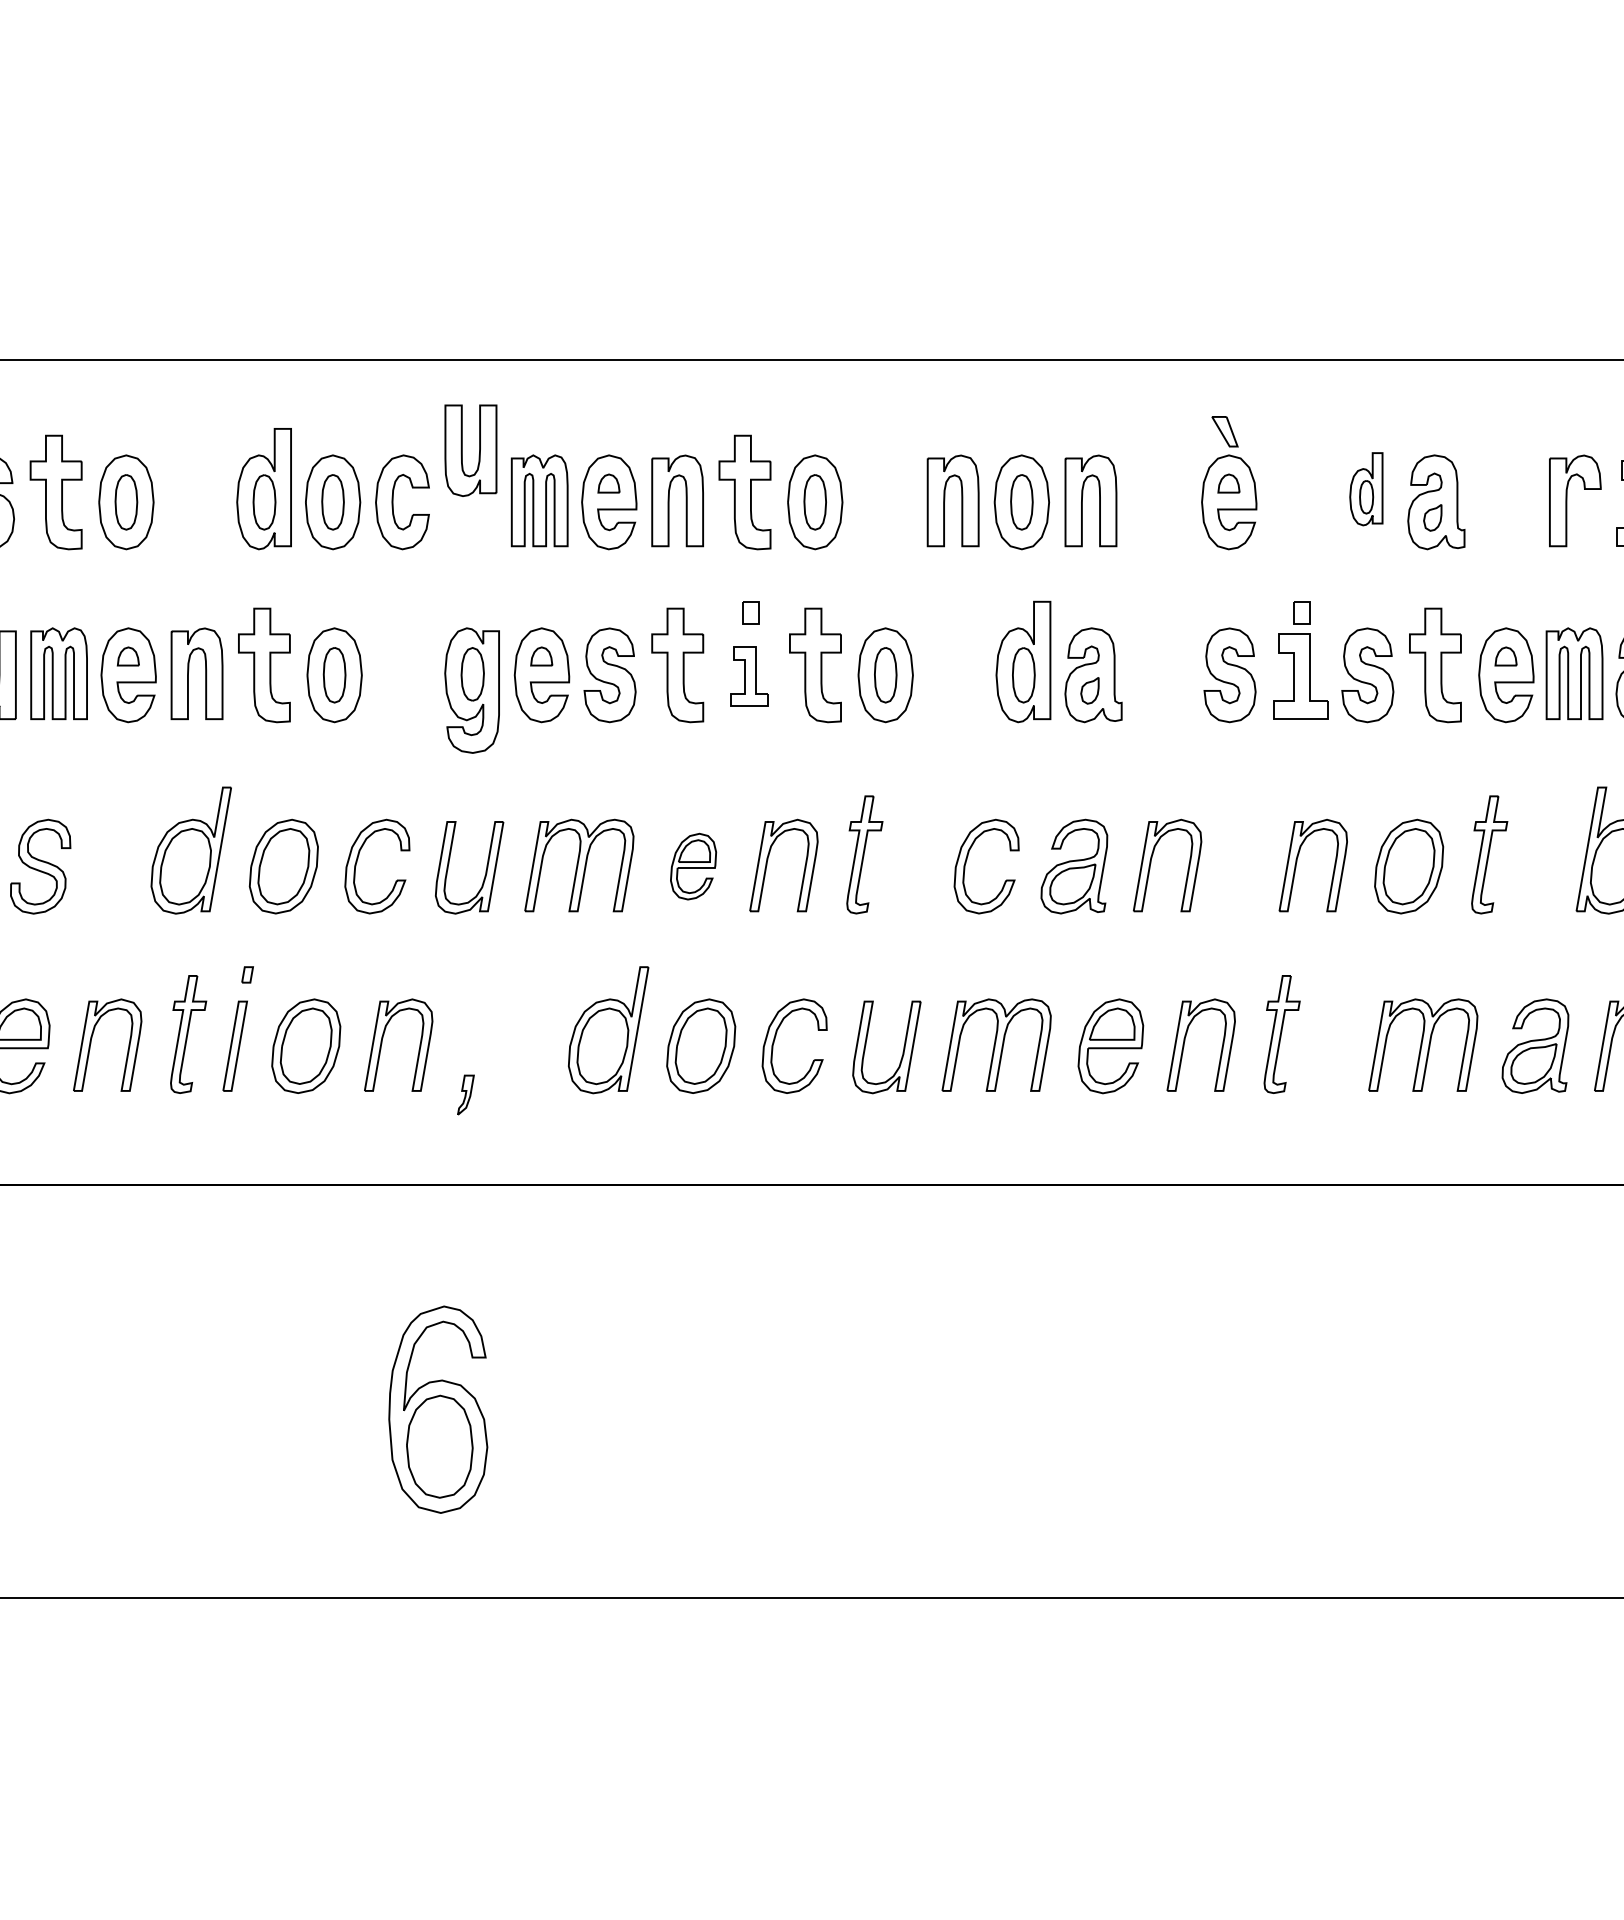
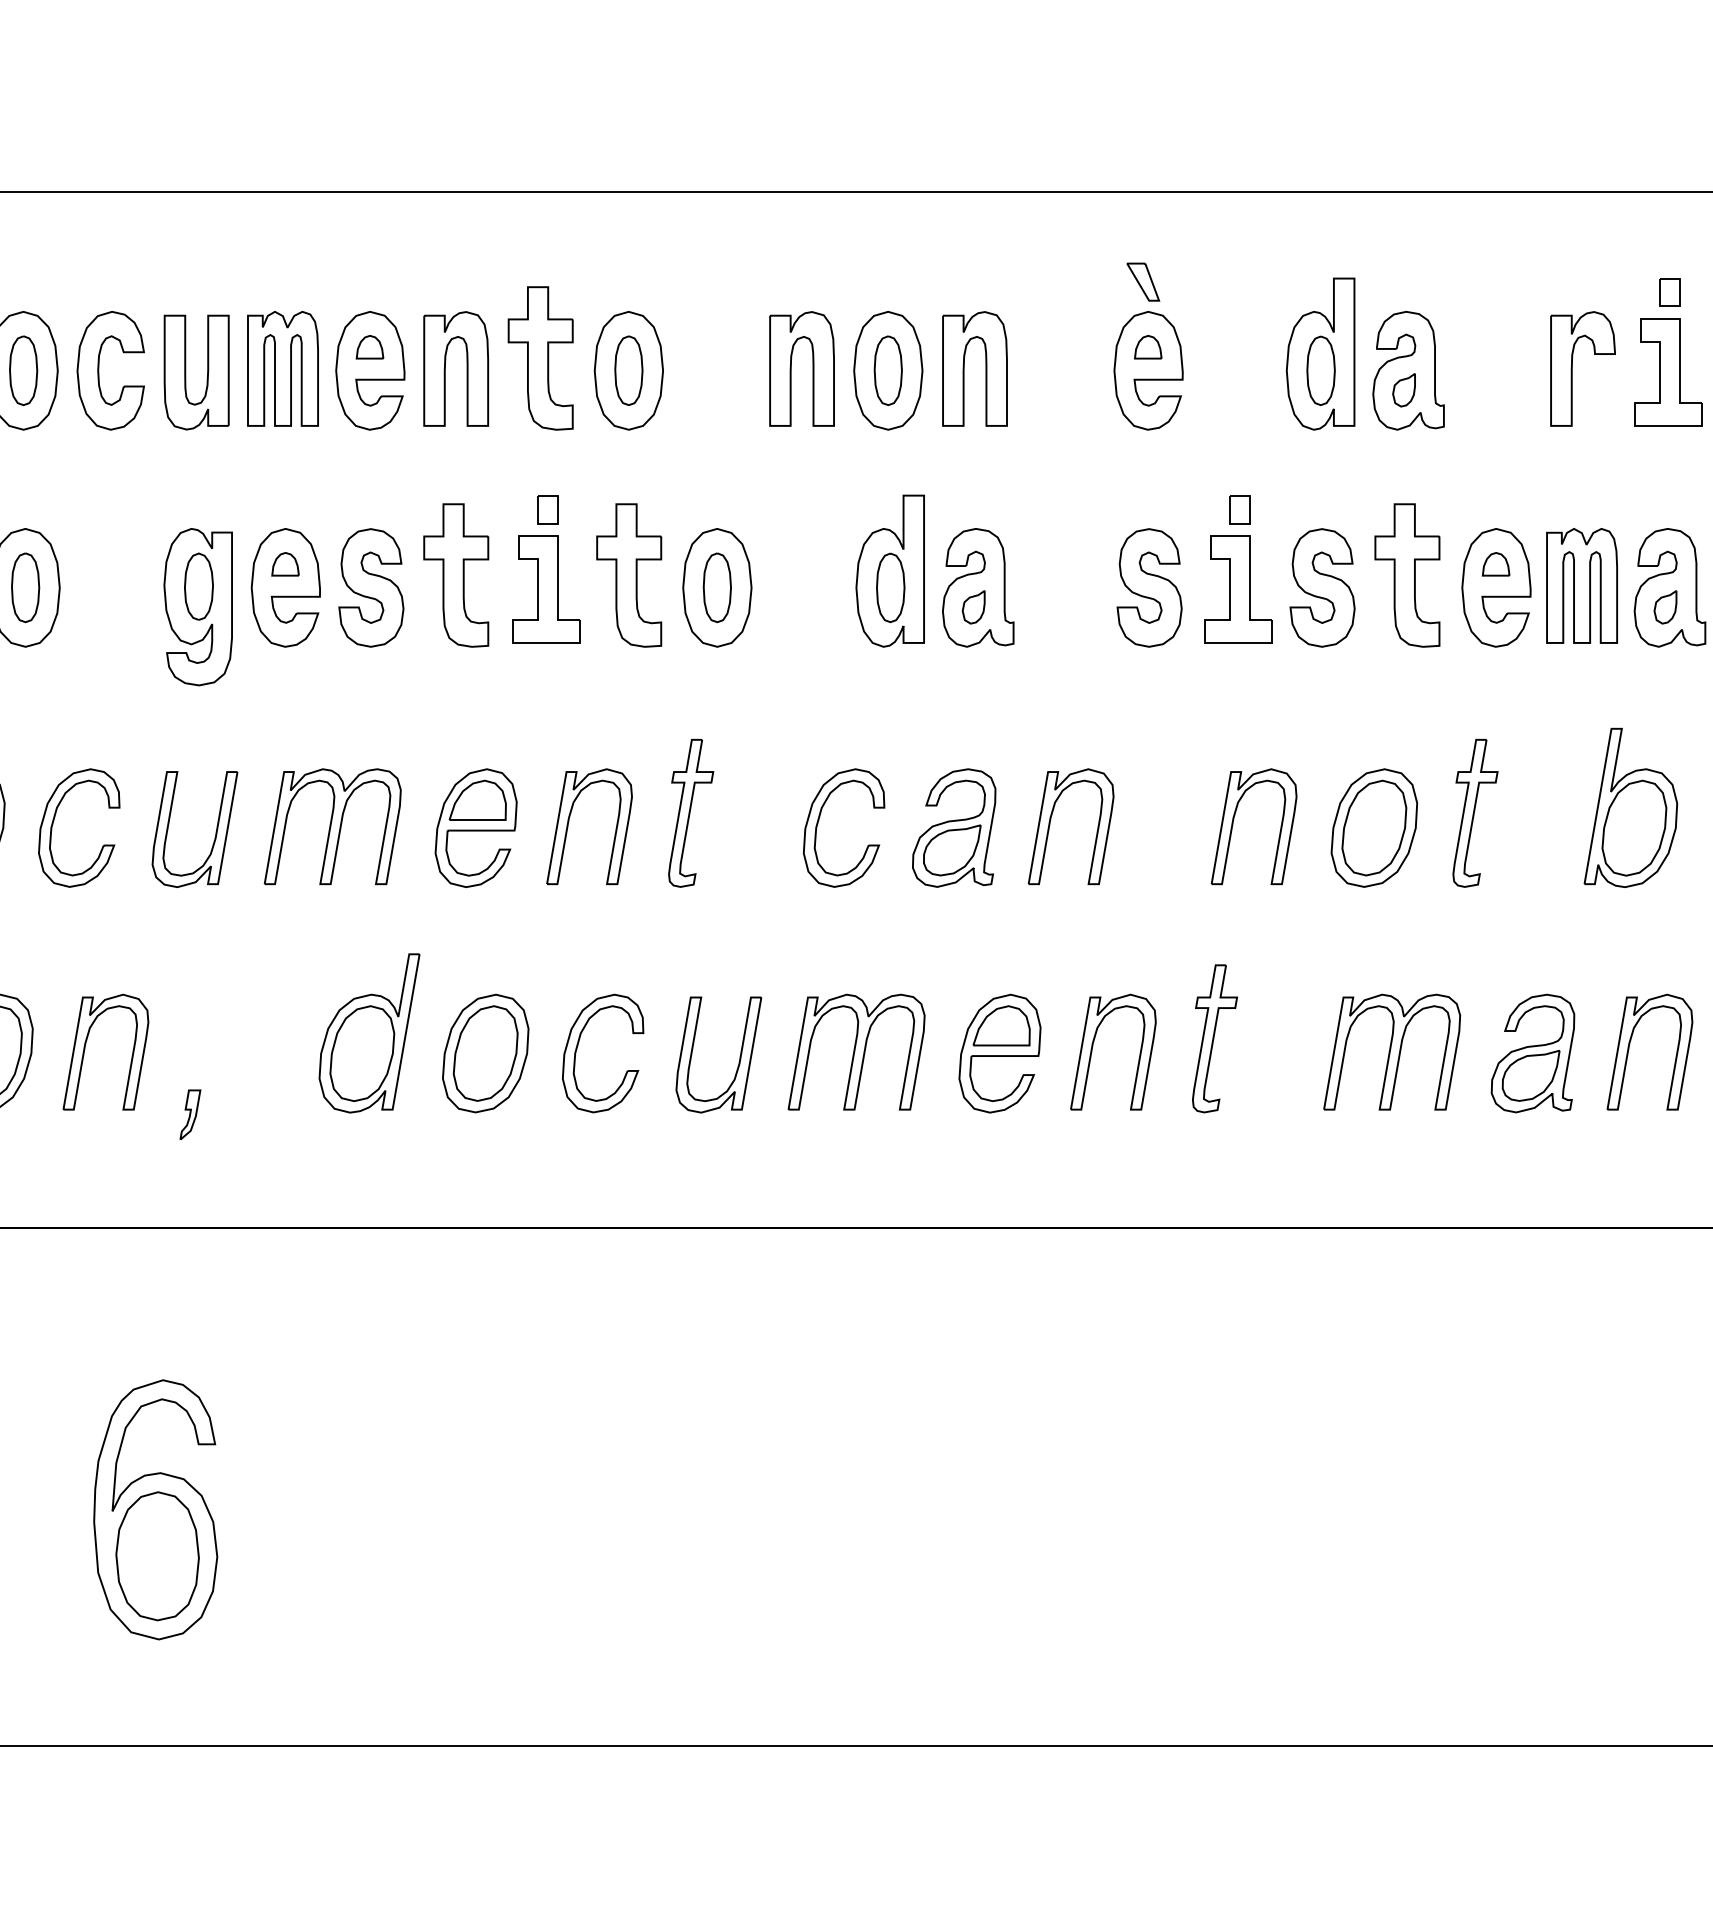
part: (462, 450) -> (186, 372), moved
part: (1366, 489) -> (1320, 354), size x1.67
part: (749, 676) -> (546, 589), size x1.43
part: (693, 866) -> (476, 827), size x1.43

